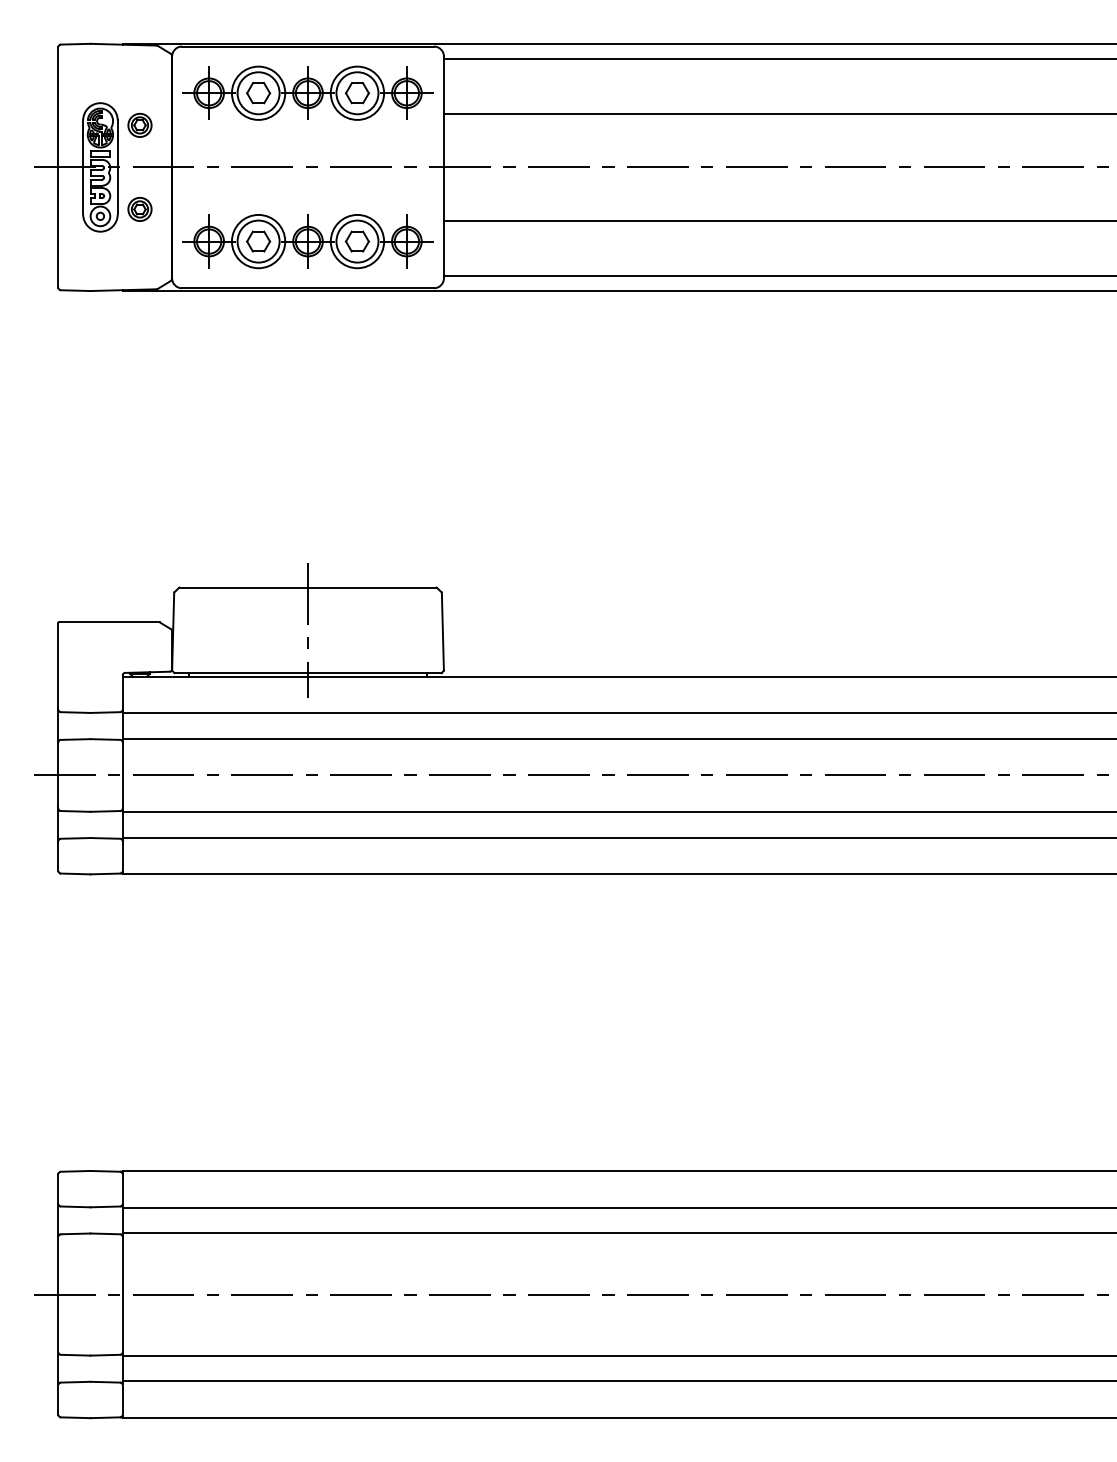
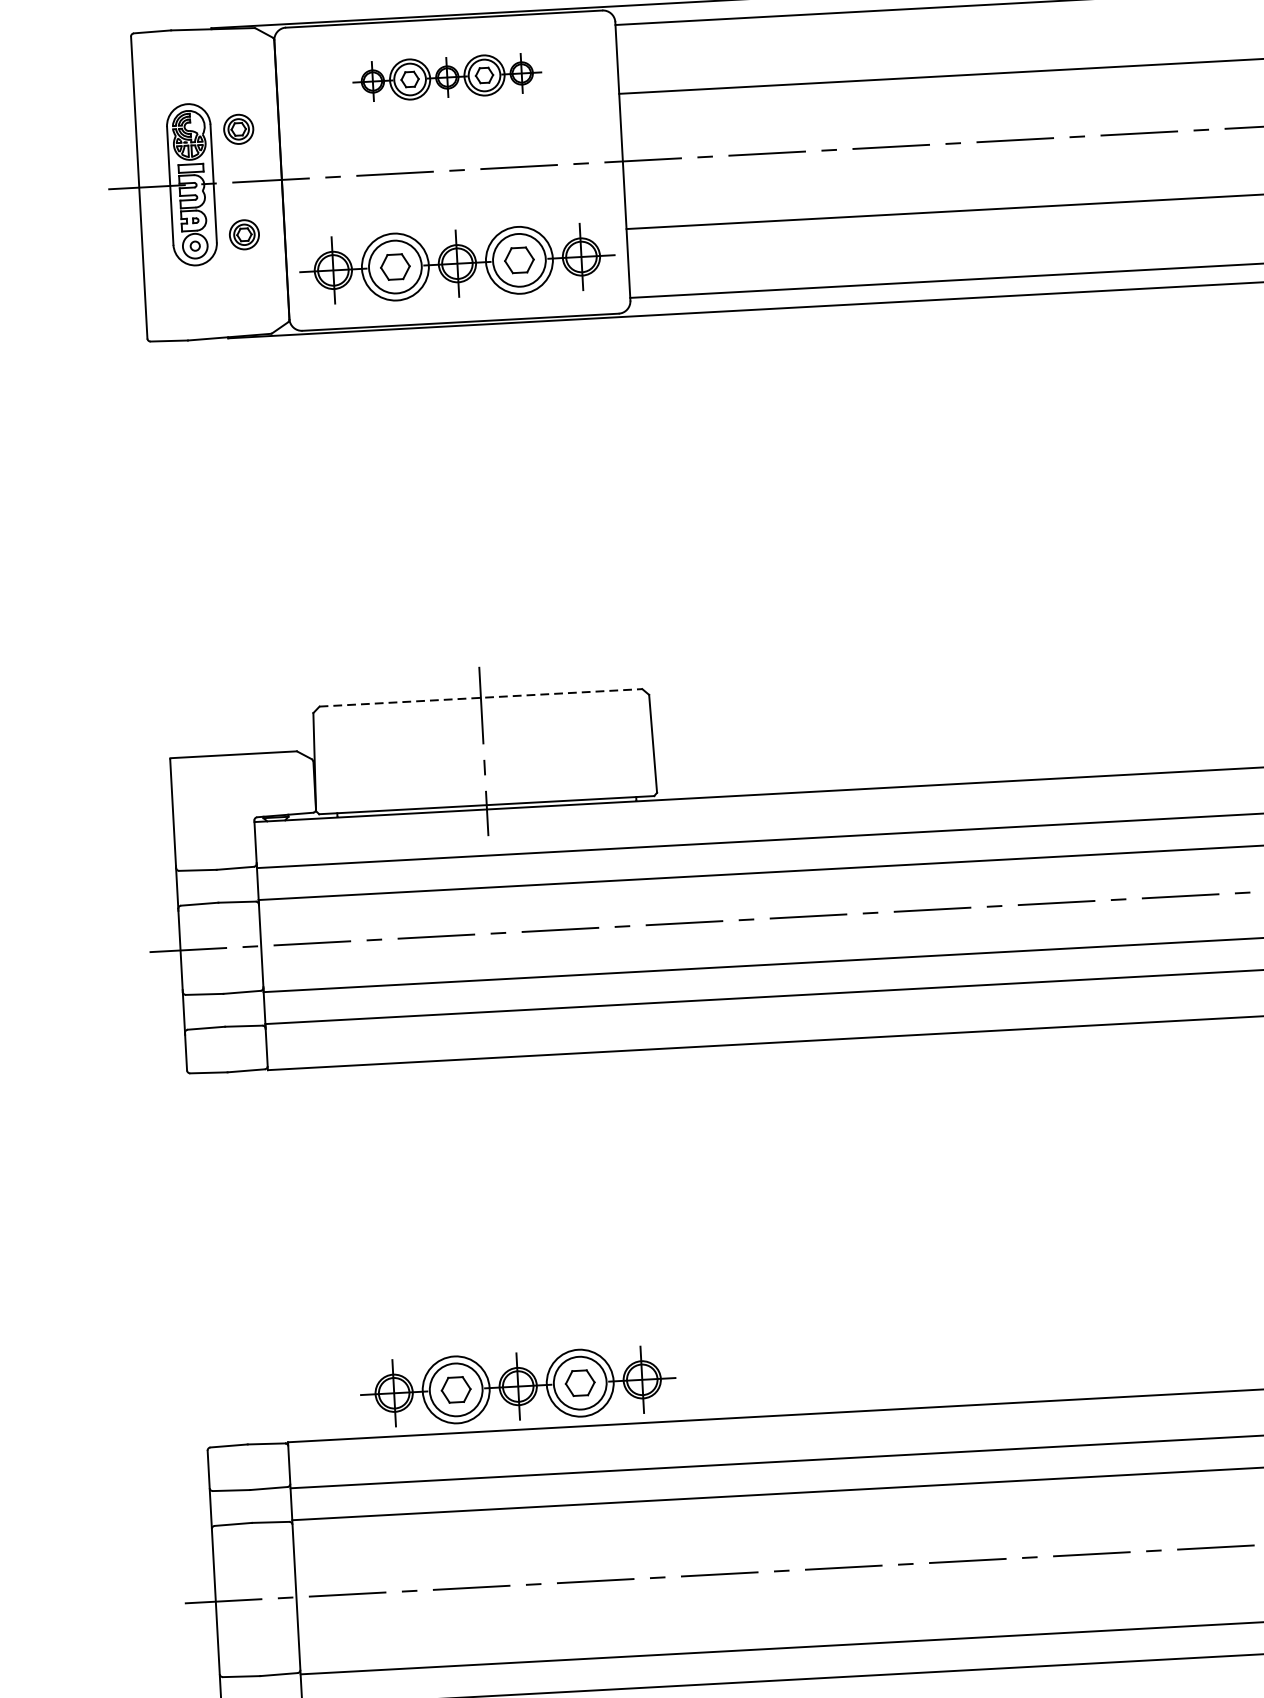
part: (307, 92) -> (446, 76), size x0.6
line: (308, 587) -> (481, 697), solid -> dashed
part: (307, 1136) -> (517, 1386), added

